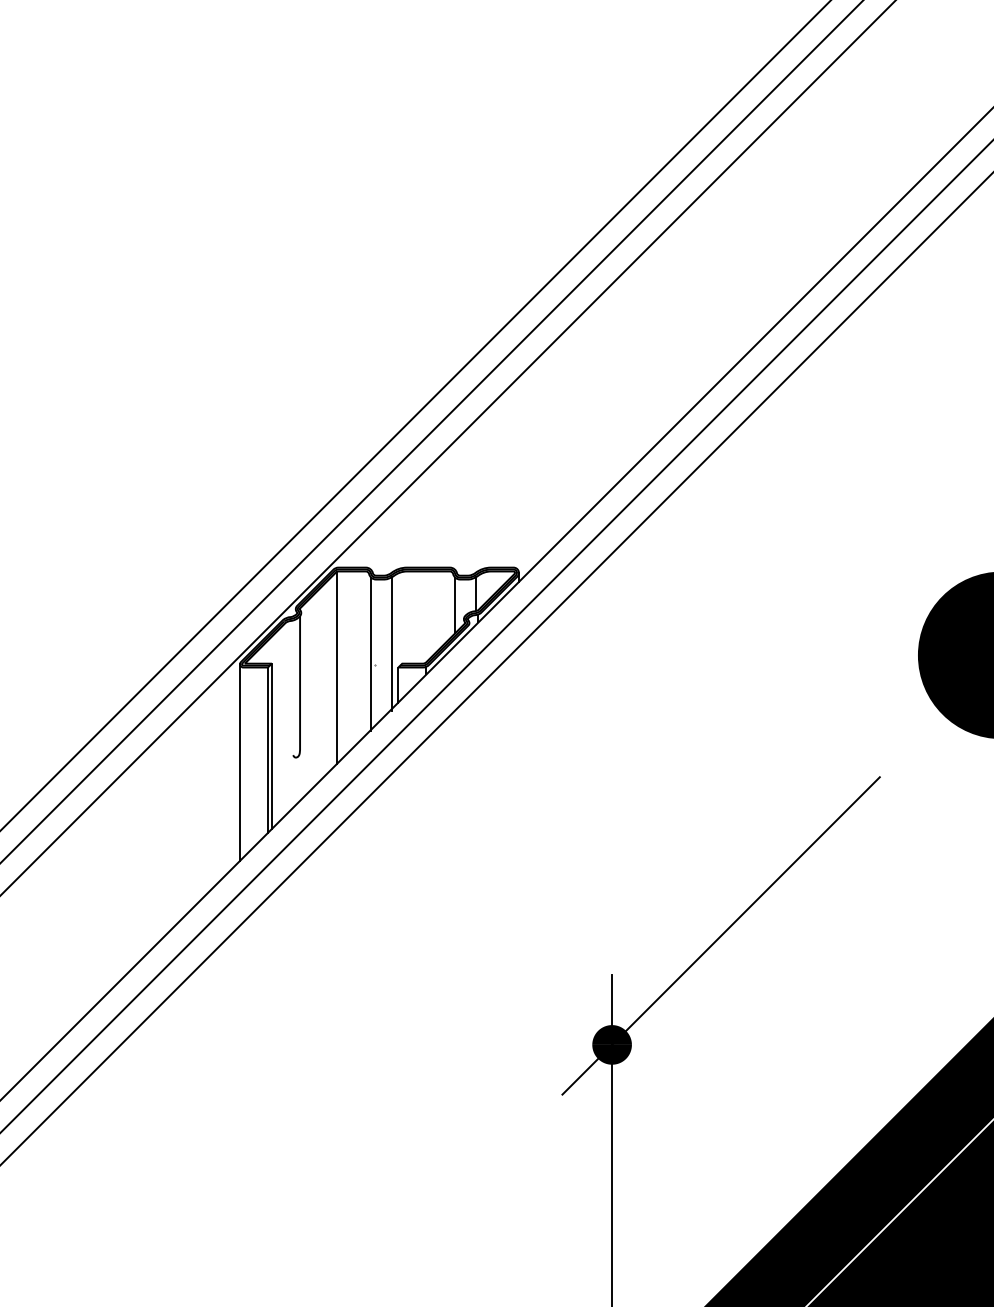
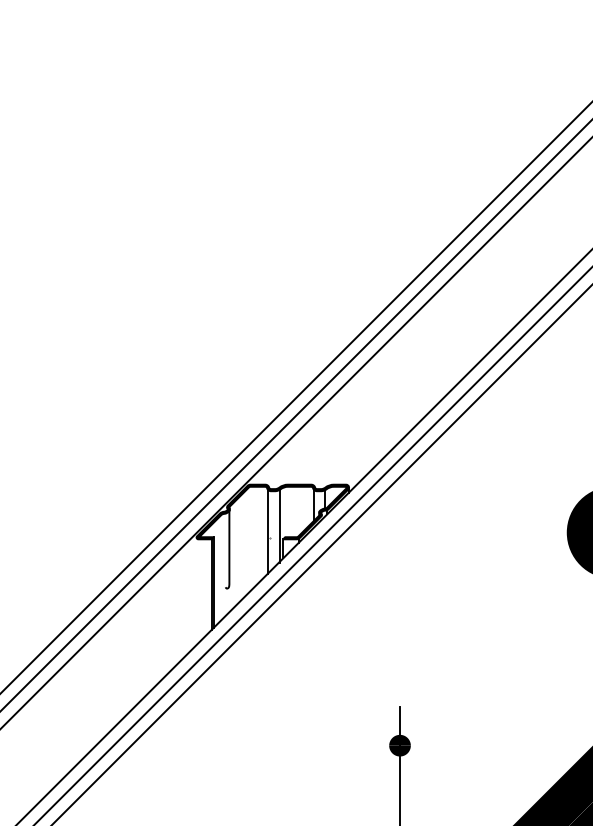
line: (336, 667) -> (249, 539), removed
line: (239, 762) -> (196, 591), removed
line: (720, 934) -> (459, 685), removed

